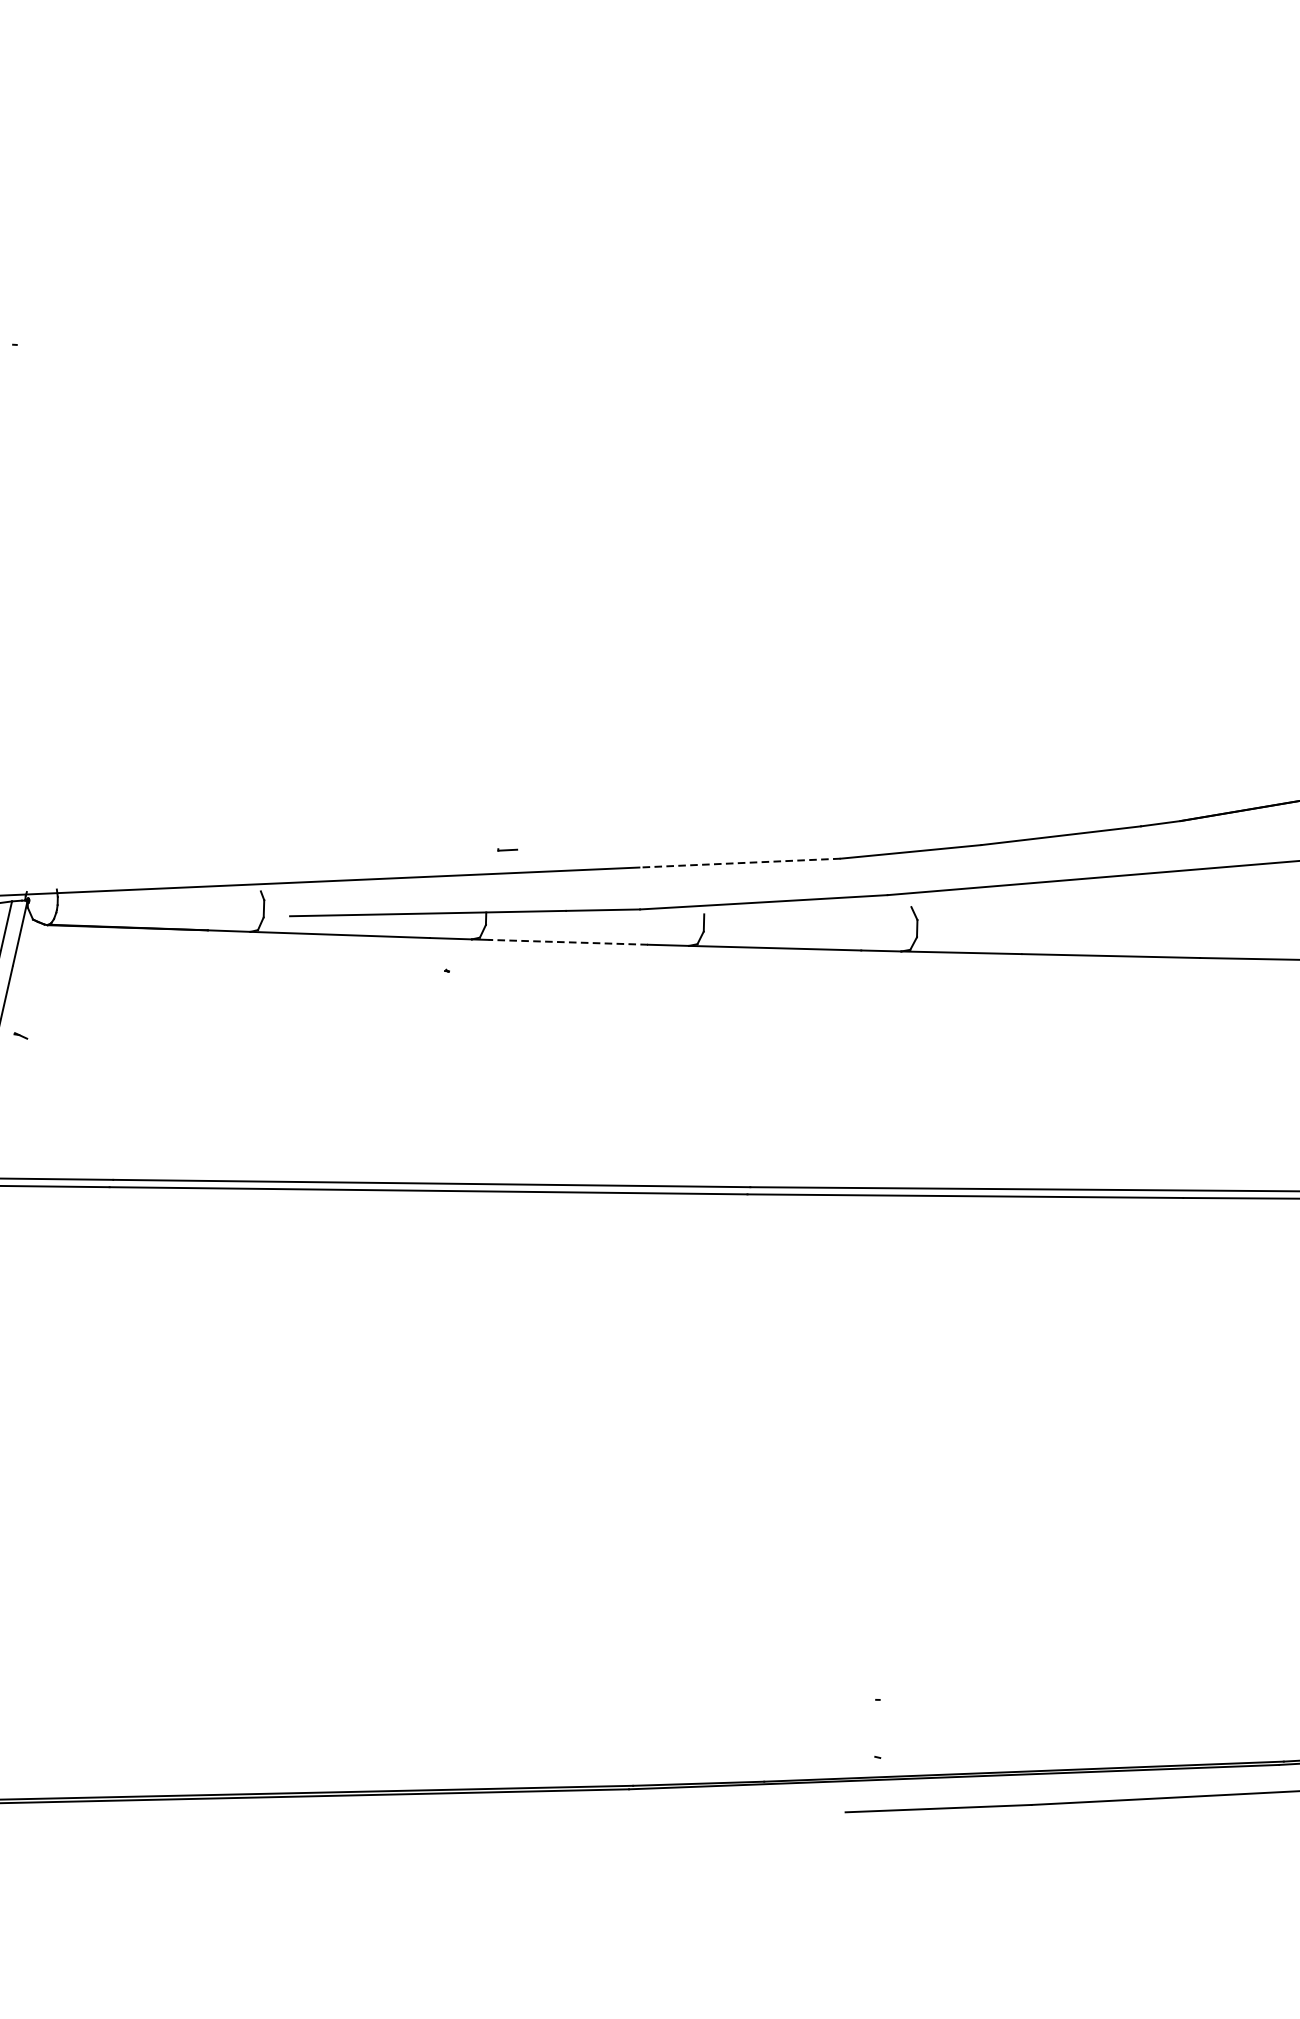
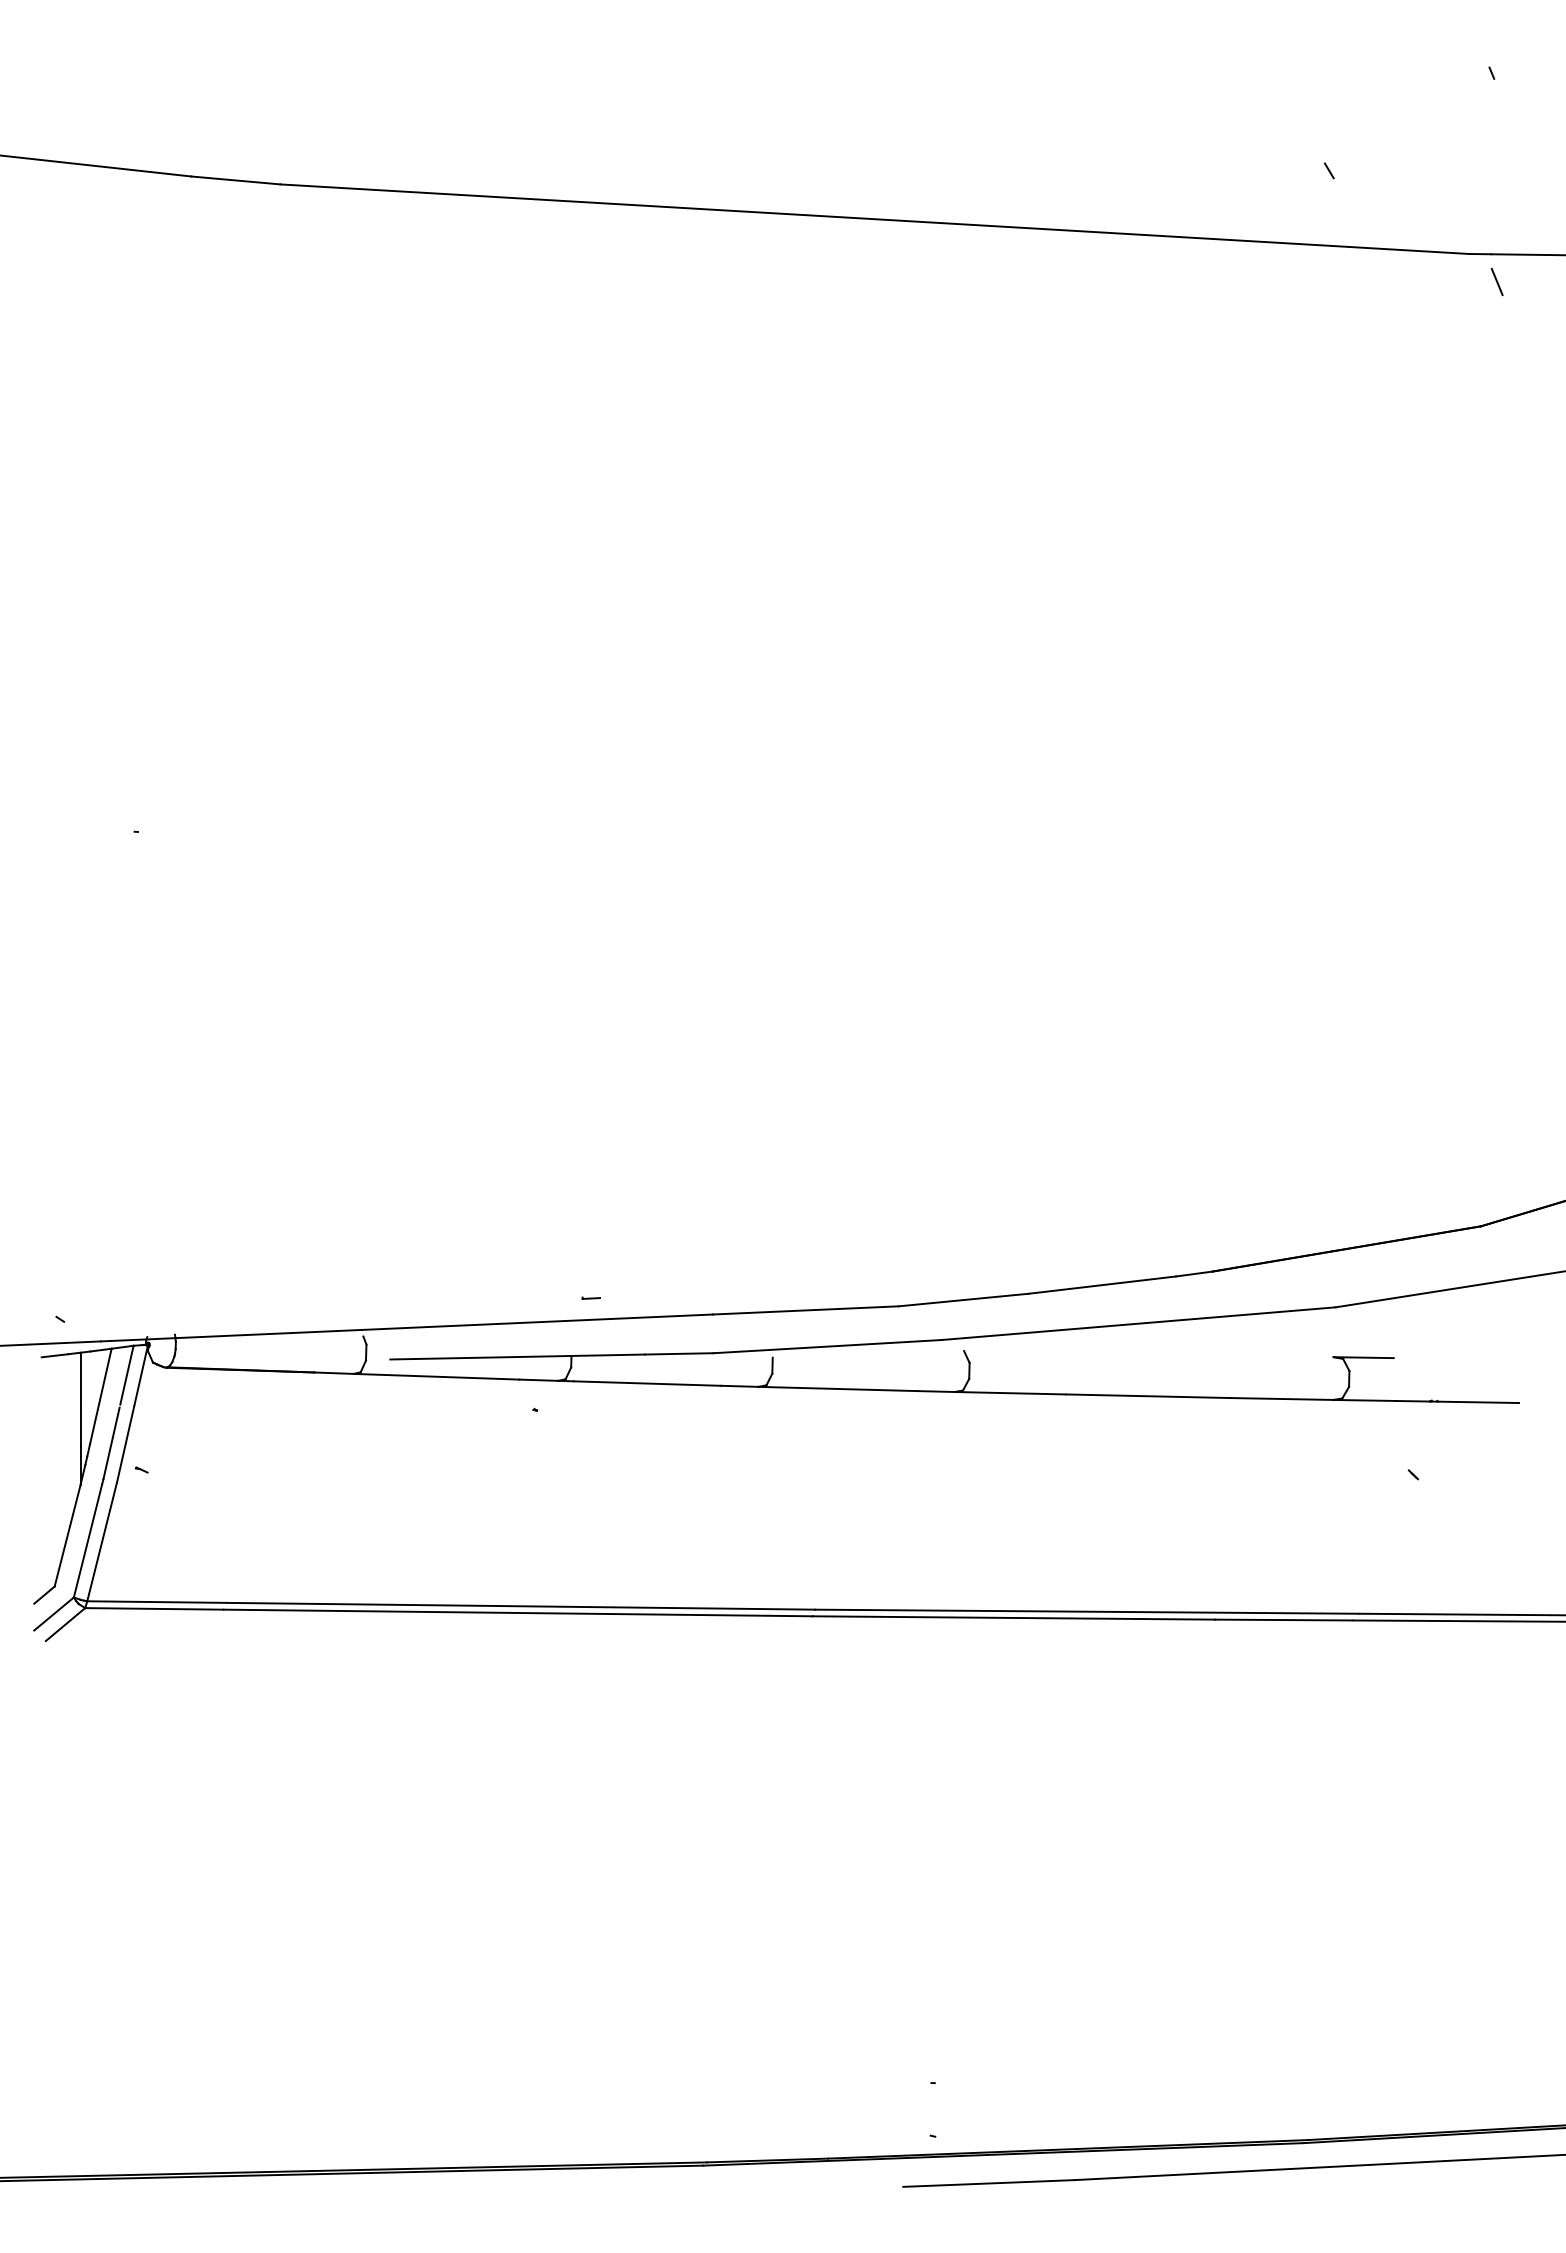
line: (739, 863) -> (805, 1310), dashed -> solid
line: (568, 942) -> (647, 1383), dashed -> solid

